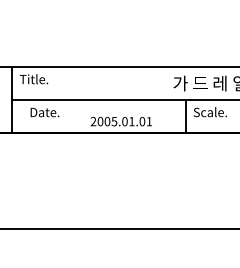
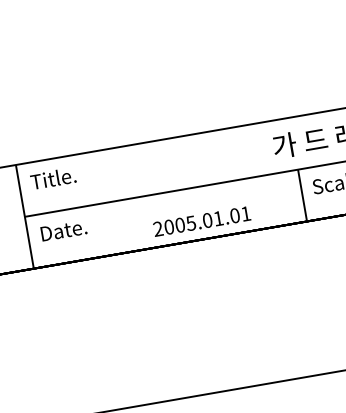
text: (44, 112) -> (63, 230), moved

